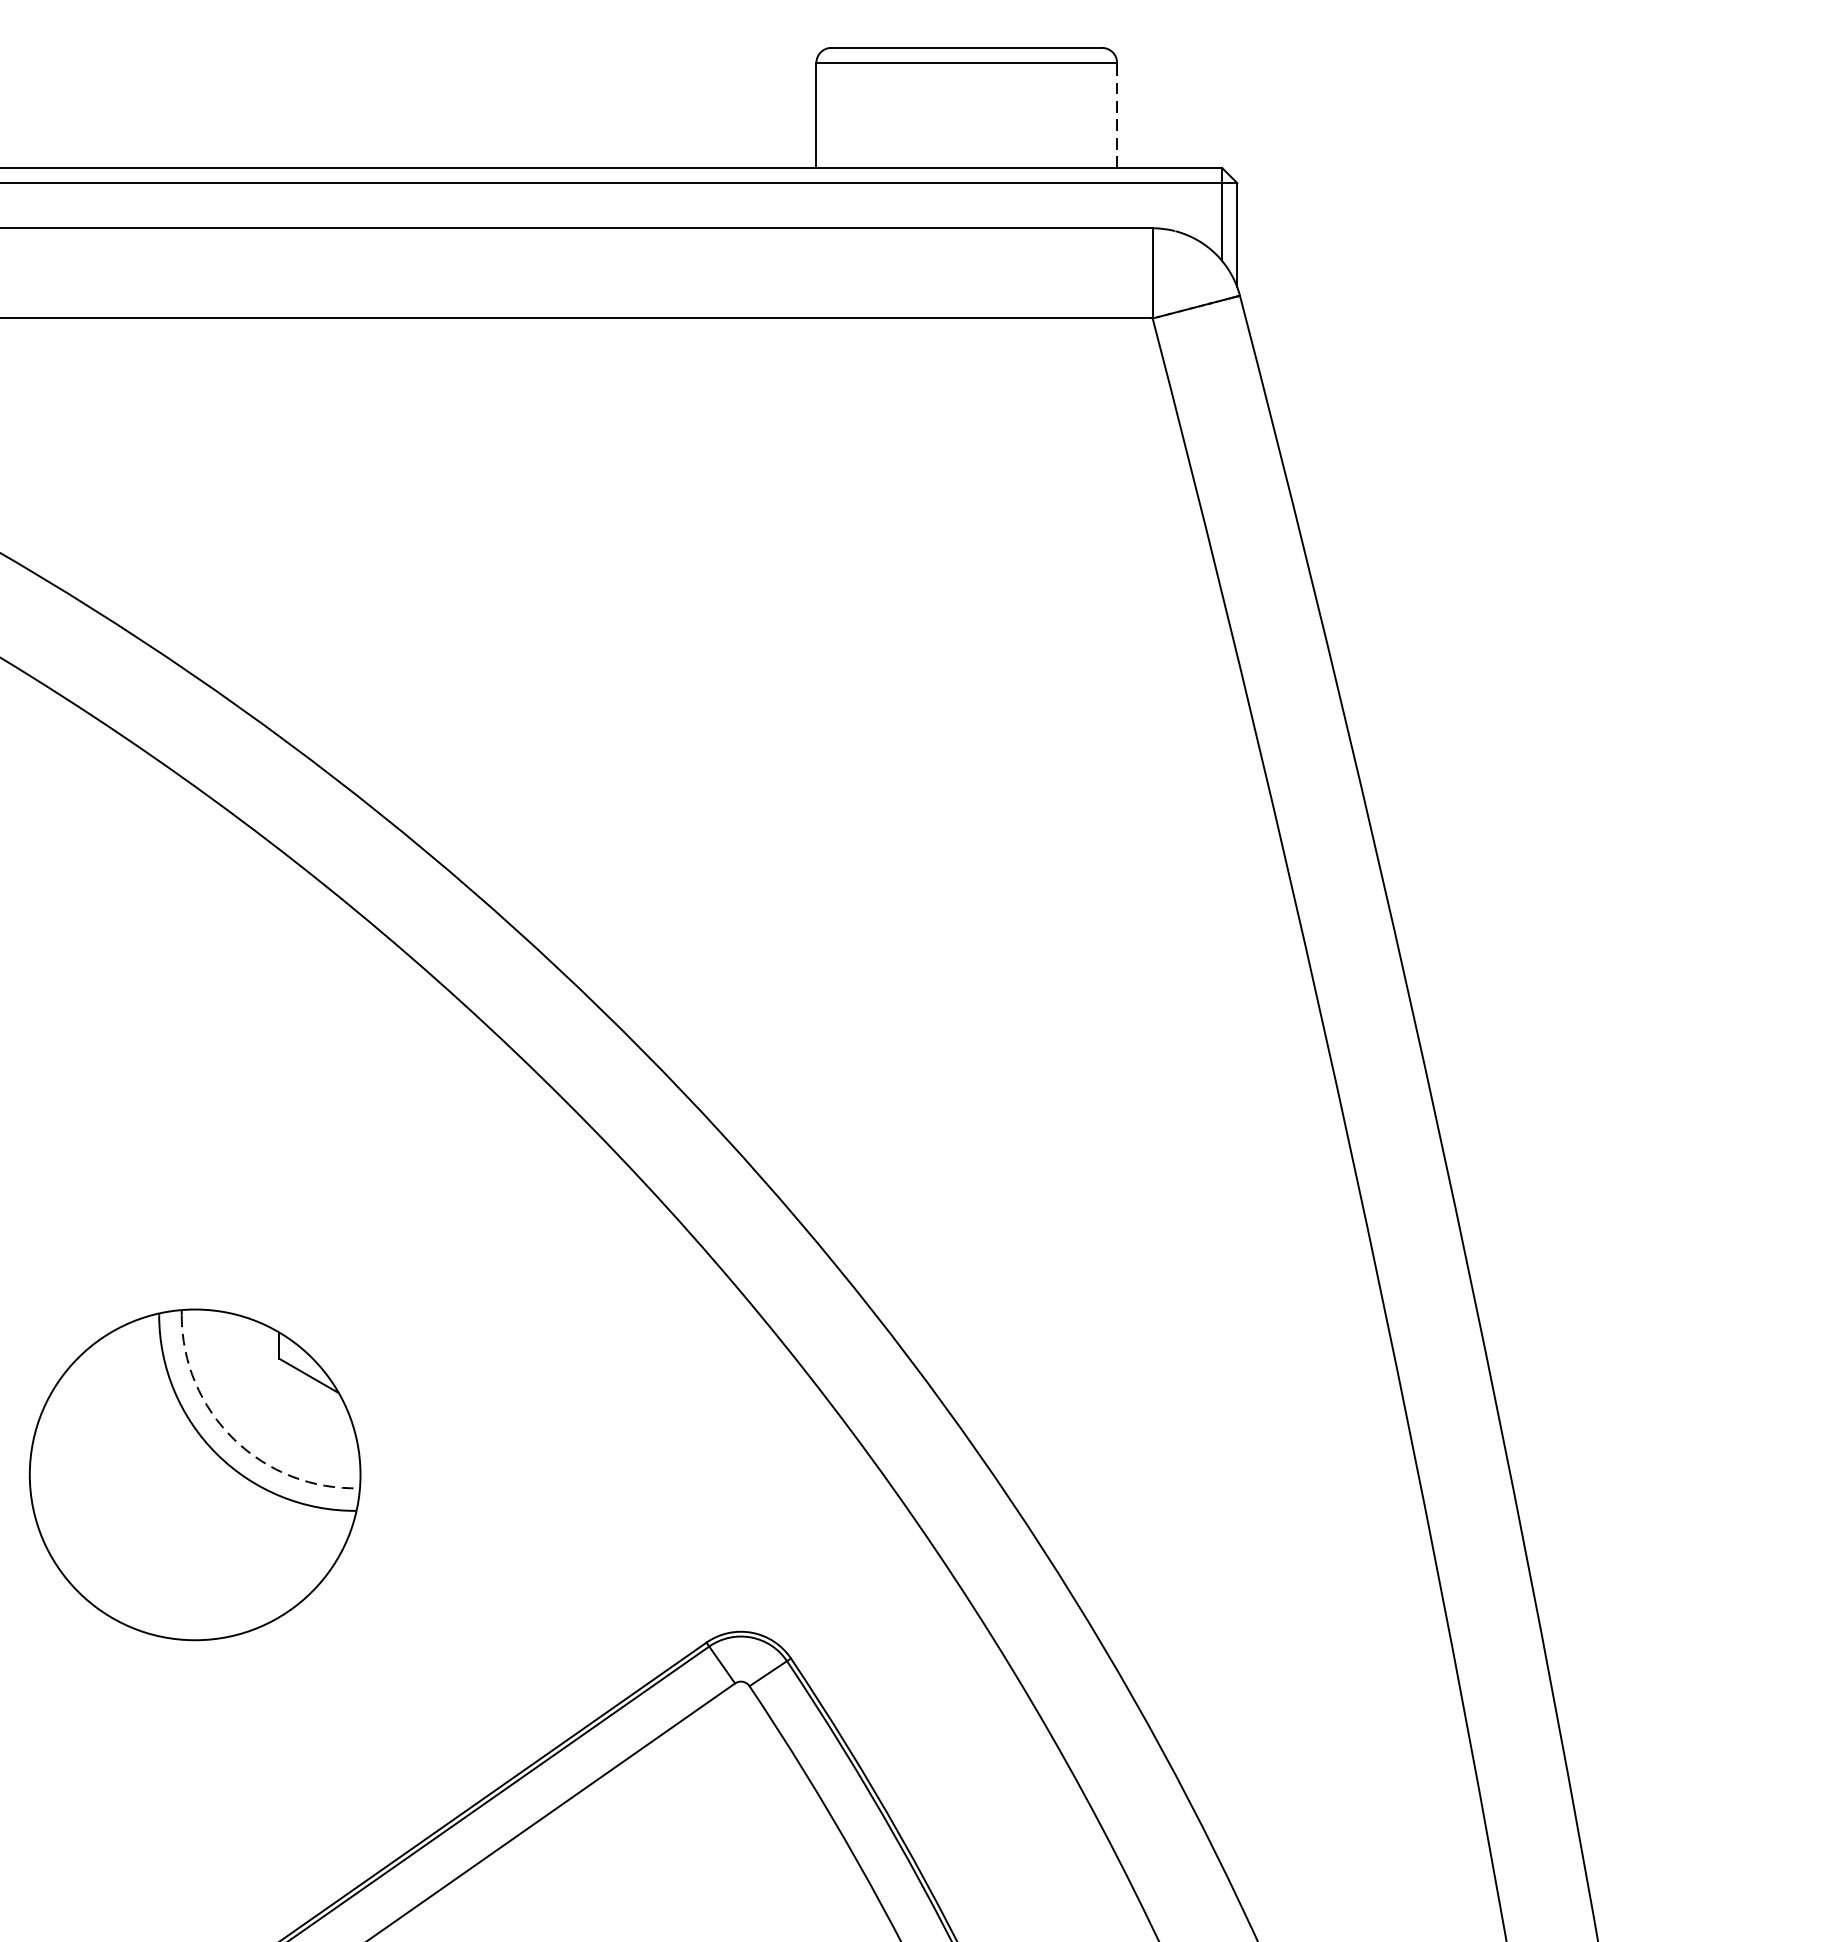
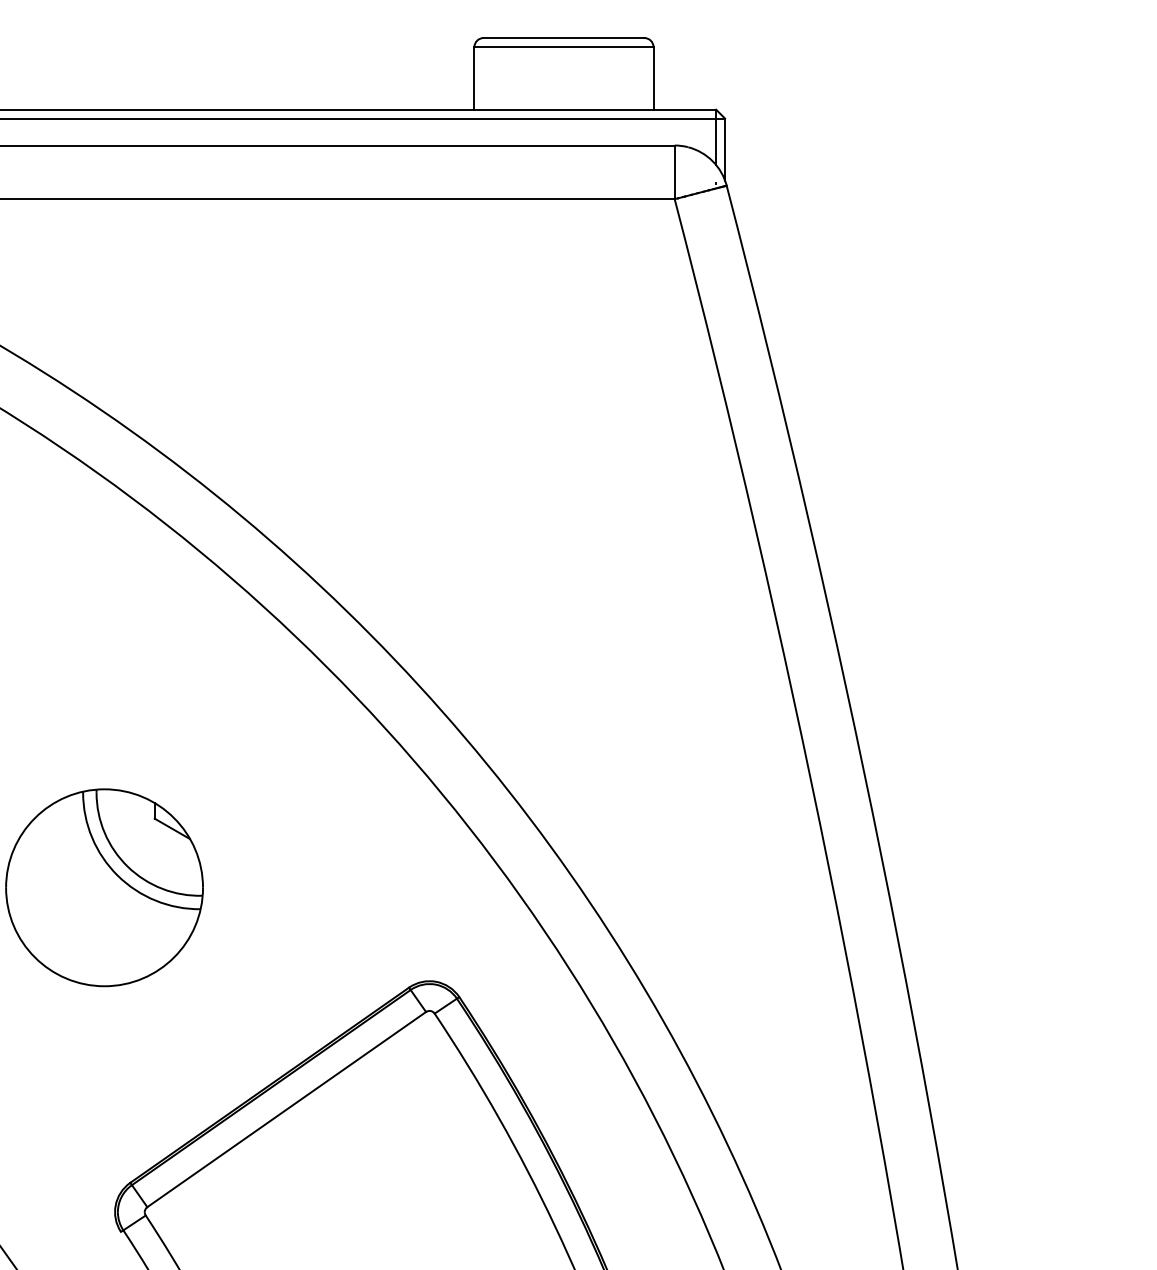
line: (1117, 114) -> (653, 77), dashed -> solid
arc: (233, 1439) -> (127, 866), dashed -> solid

